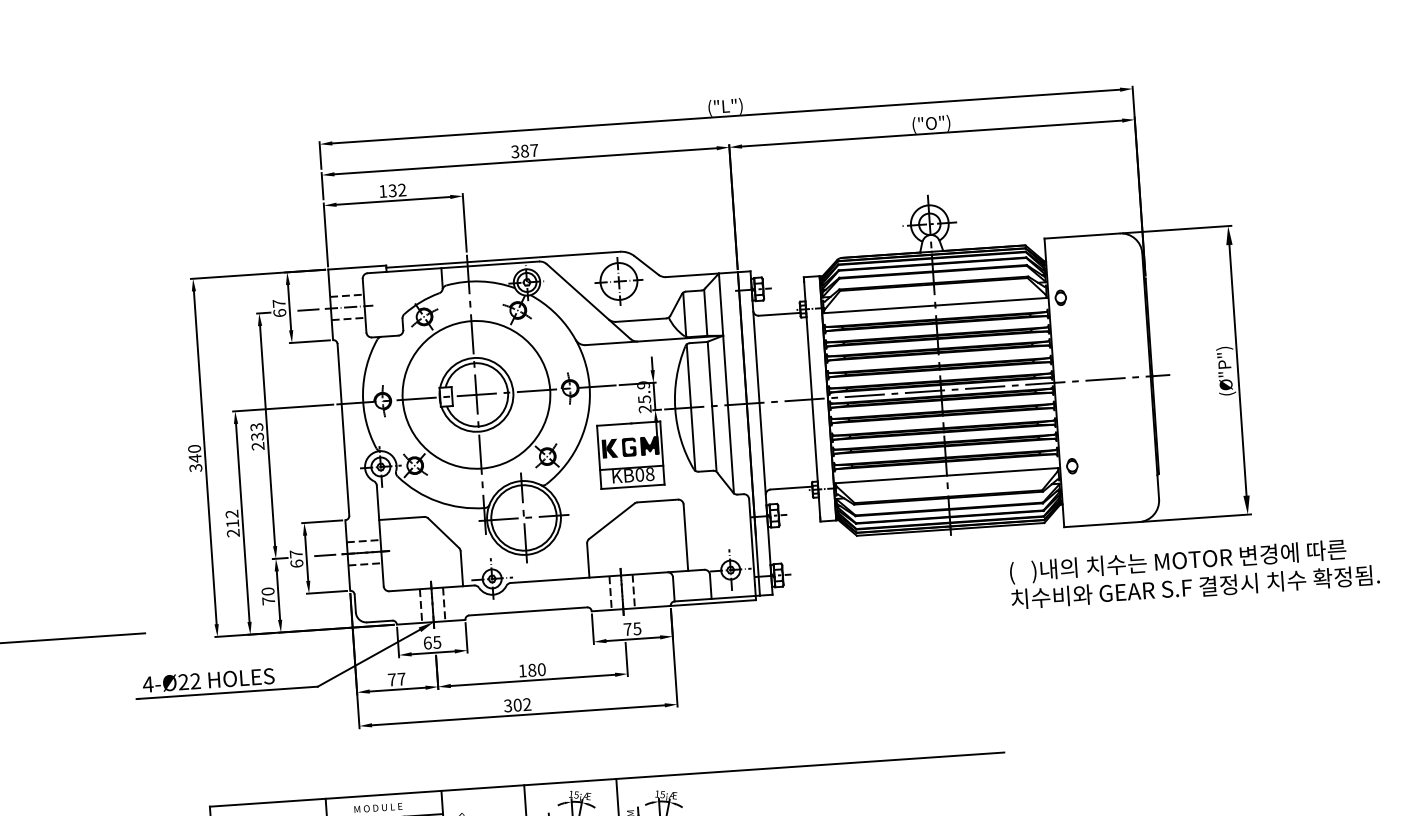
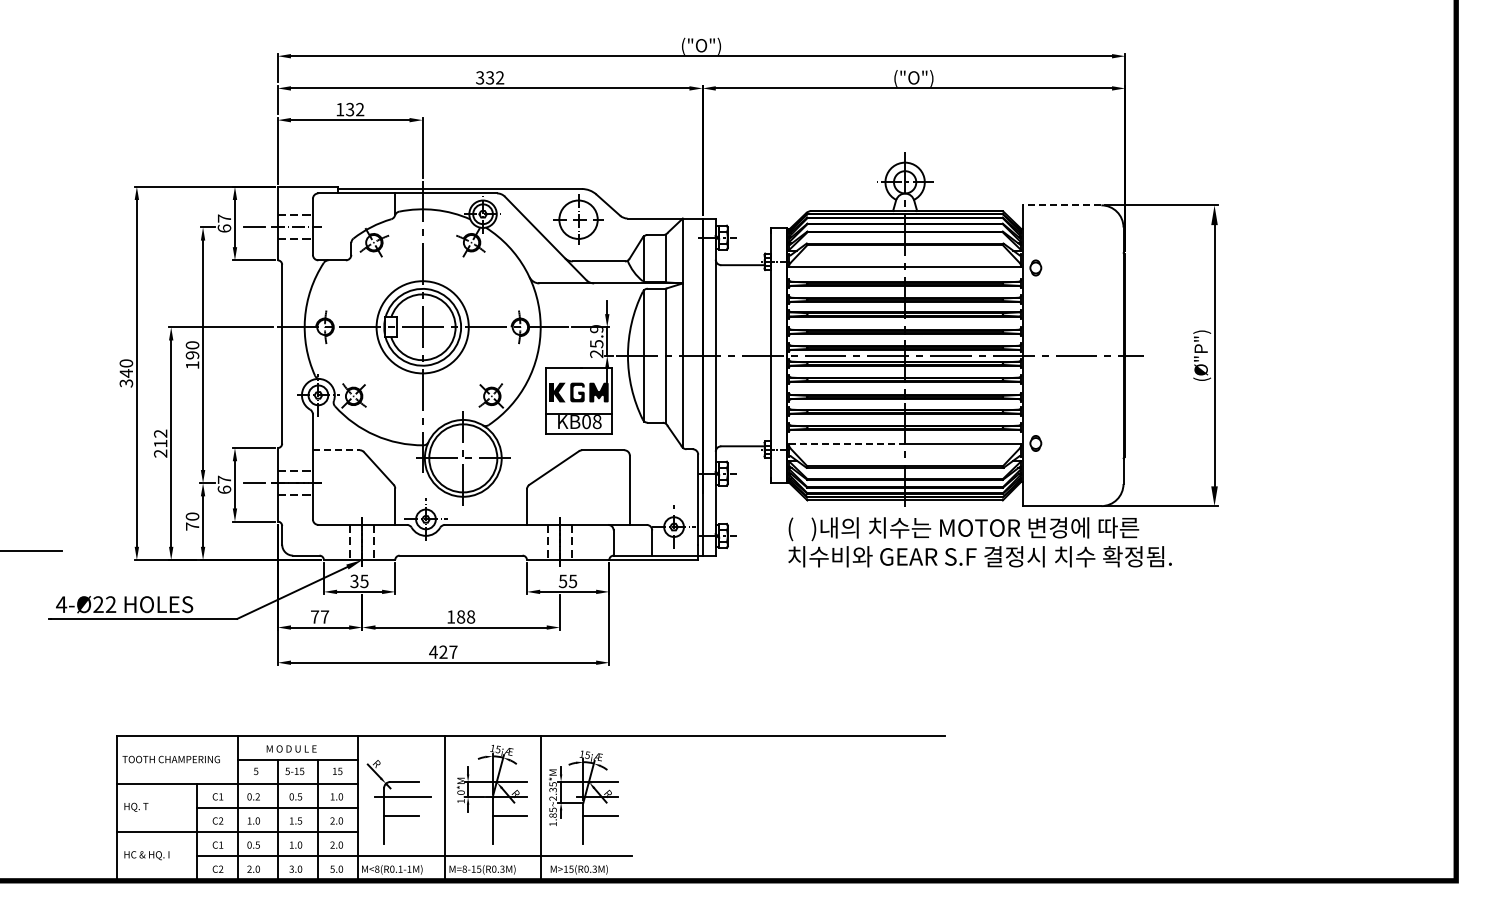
text: (725, 106) -> (701, 45), ("L") -> ("O")
text: (529, 150) -> (495, 77), 387 -> 332
line: (1081, 236) -> (1061, 205), solid -> dashed
circle: (476, 395) -> (422, 327), size x0.6
text: (257, 436) -> (192, 355), 233 -> 190
line: (891, 479) -> (847, 444), solid -> dashed
line: (401, 518) -> (336, 450), solid -> dashed
text: (1193, 573) -> (979, 542), moved
text: (627, 629) -> (562, 581), 75 -> 55
text: (427, 643) -> (354, 581), 65 -> 35
text: (542, 670) -> (471, 617), 180 -> 188
text: (517, 704) -> (443, 651), 302 -> 427

